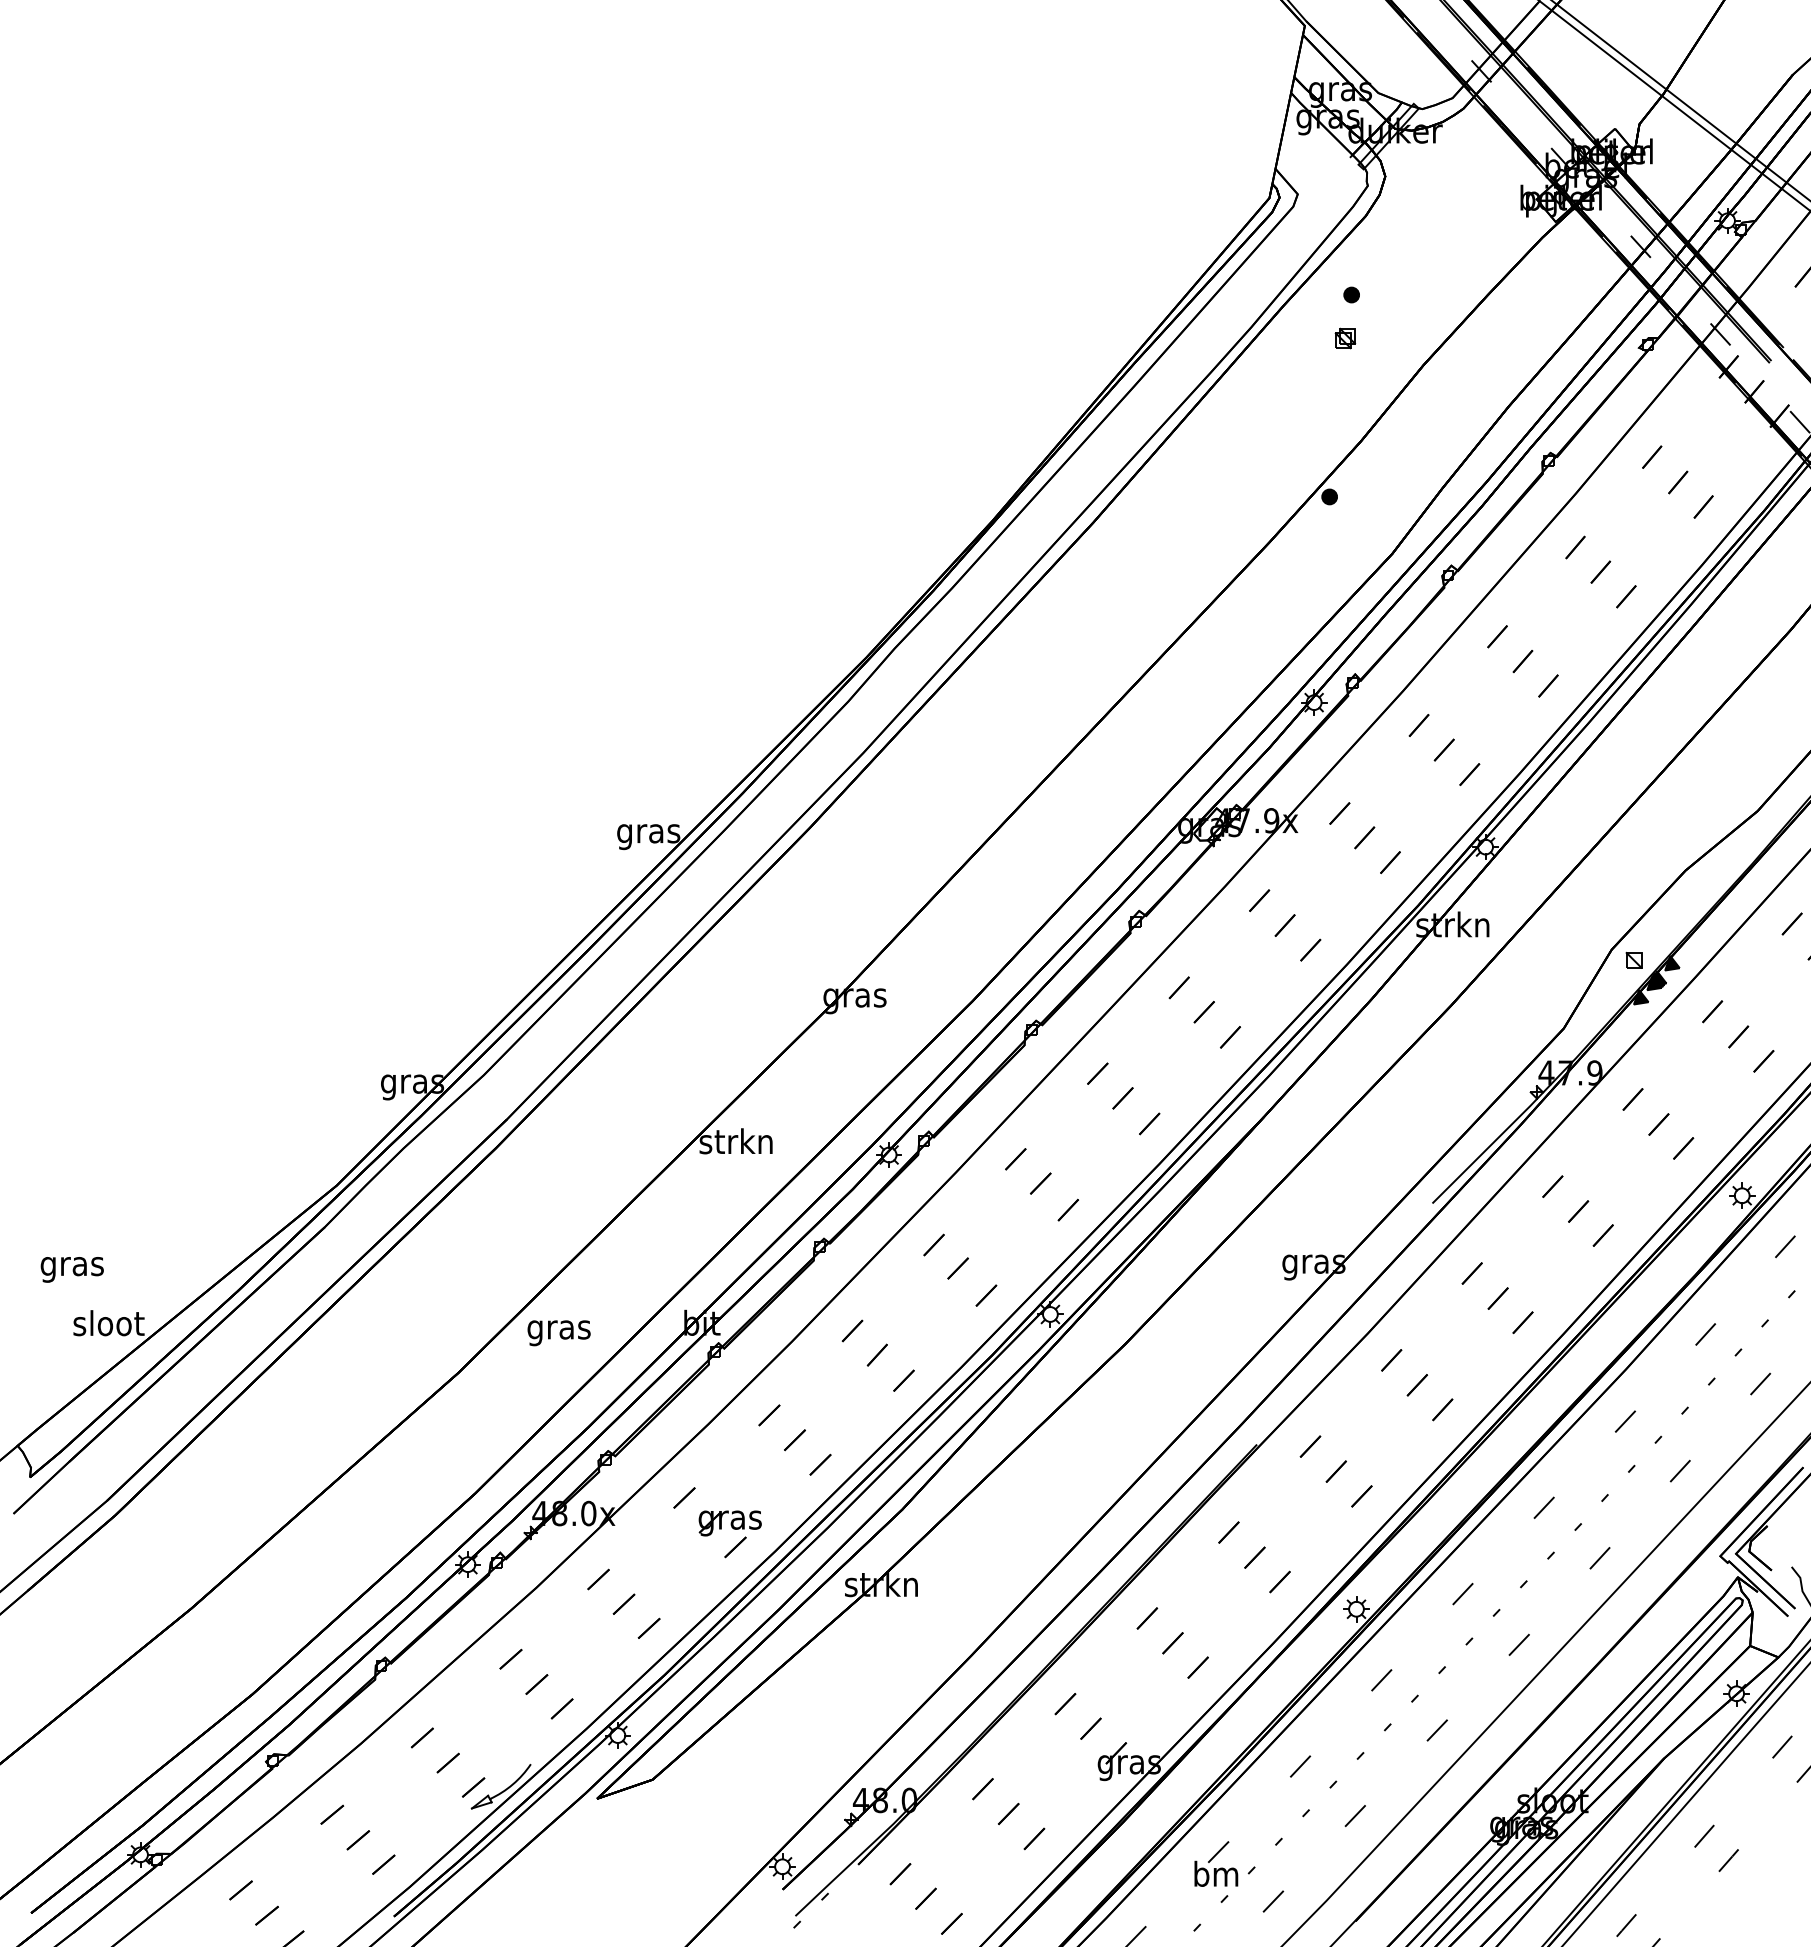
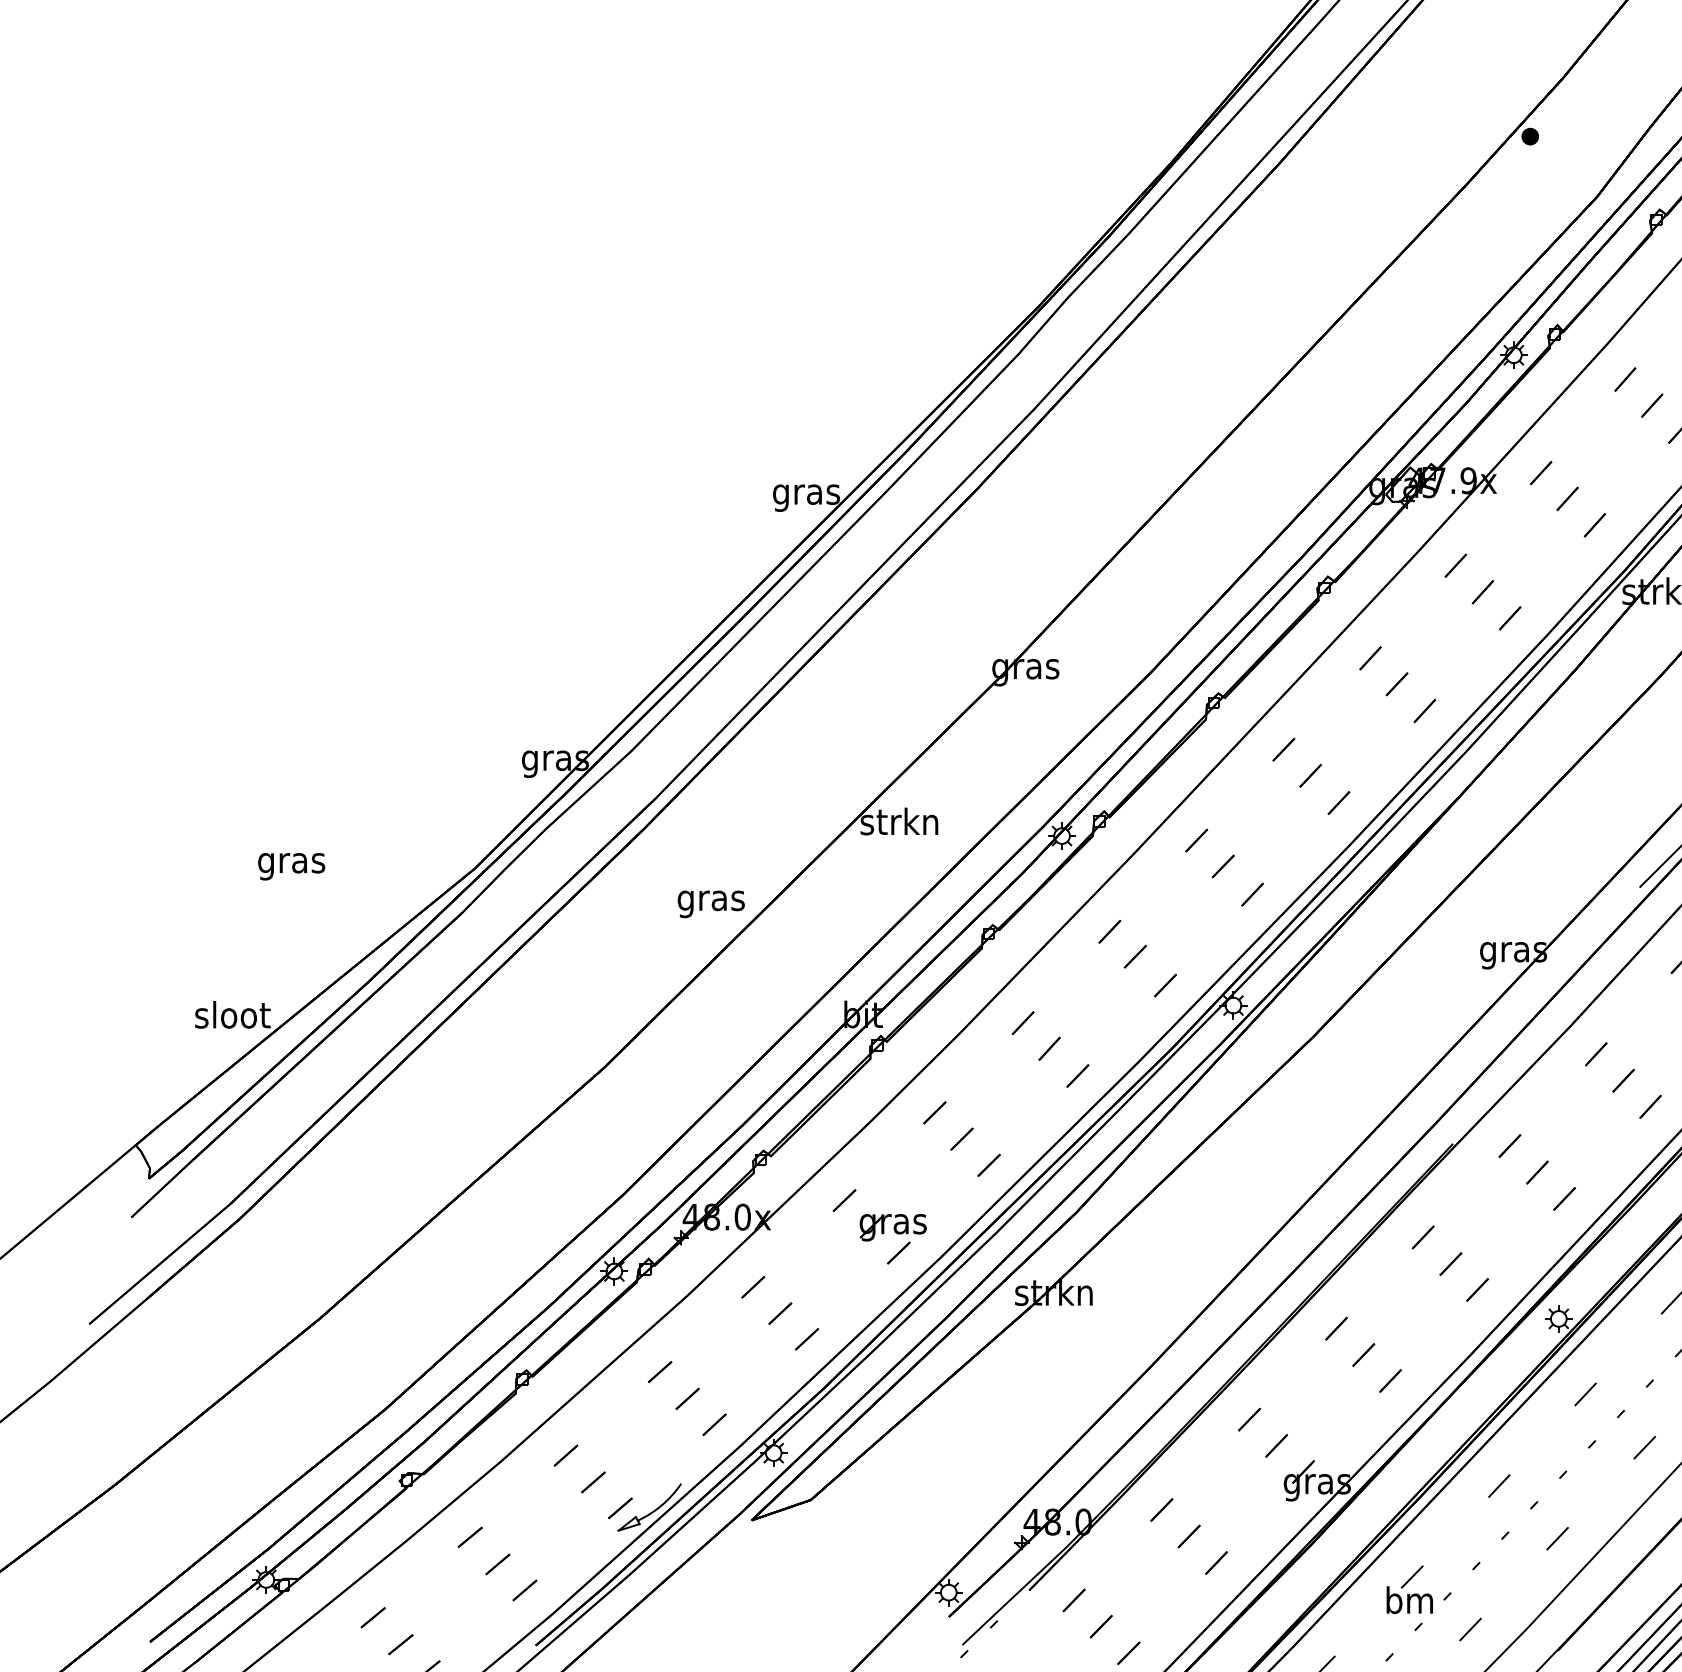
text: (71, 1269) -> (290, 866), moved
text: (558, 1333) -> (710, 904), moved

